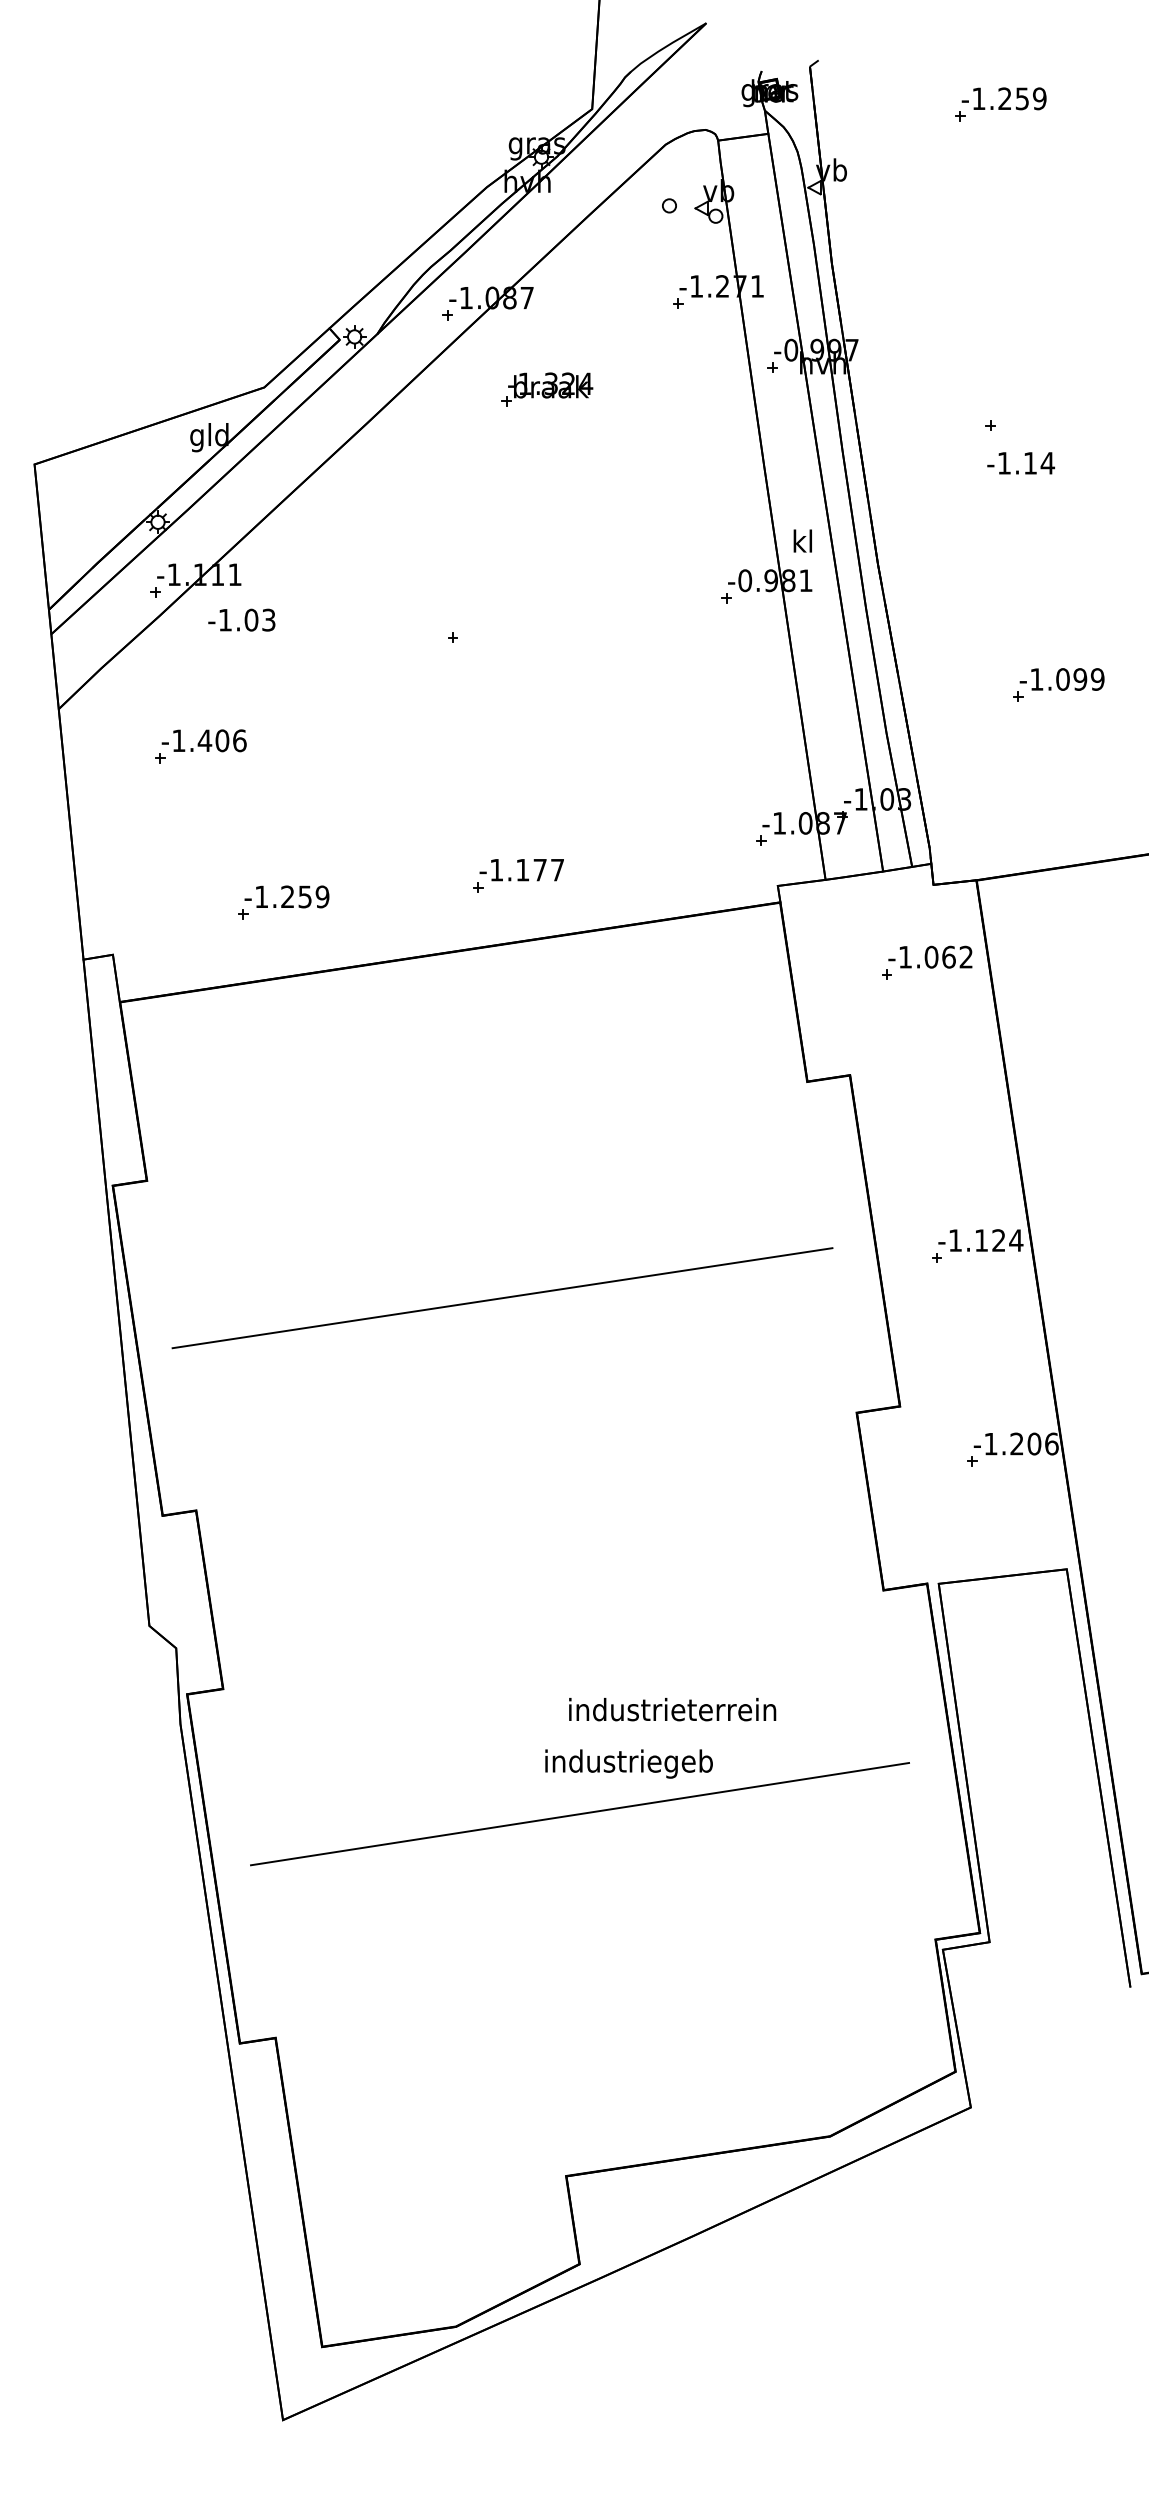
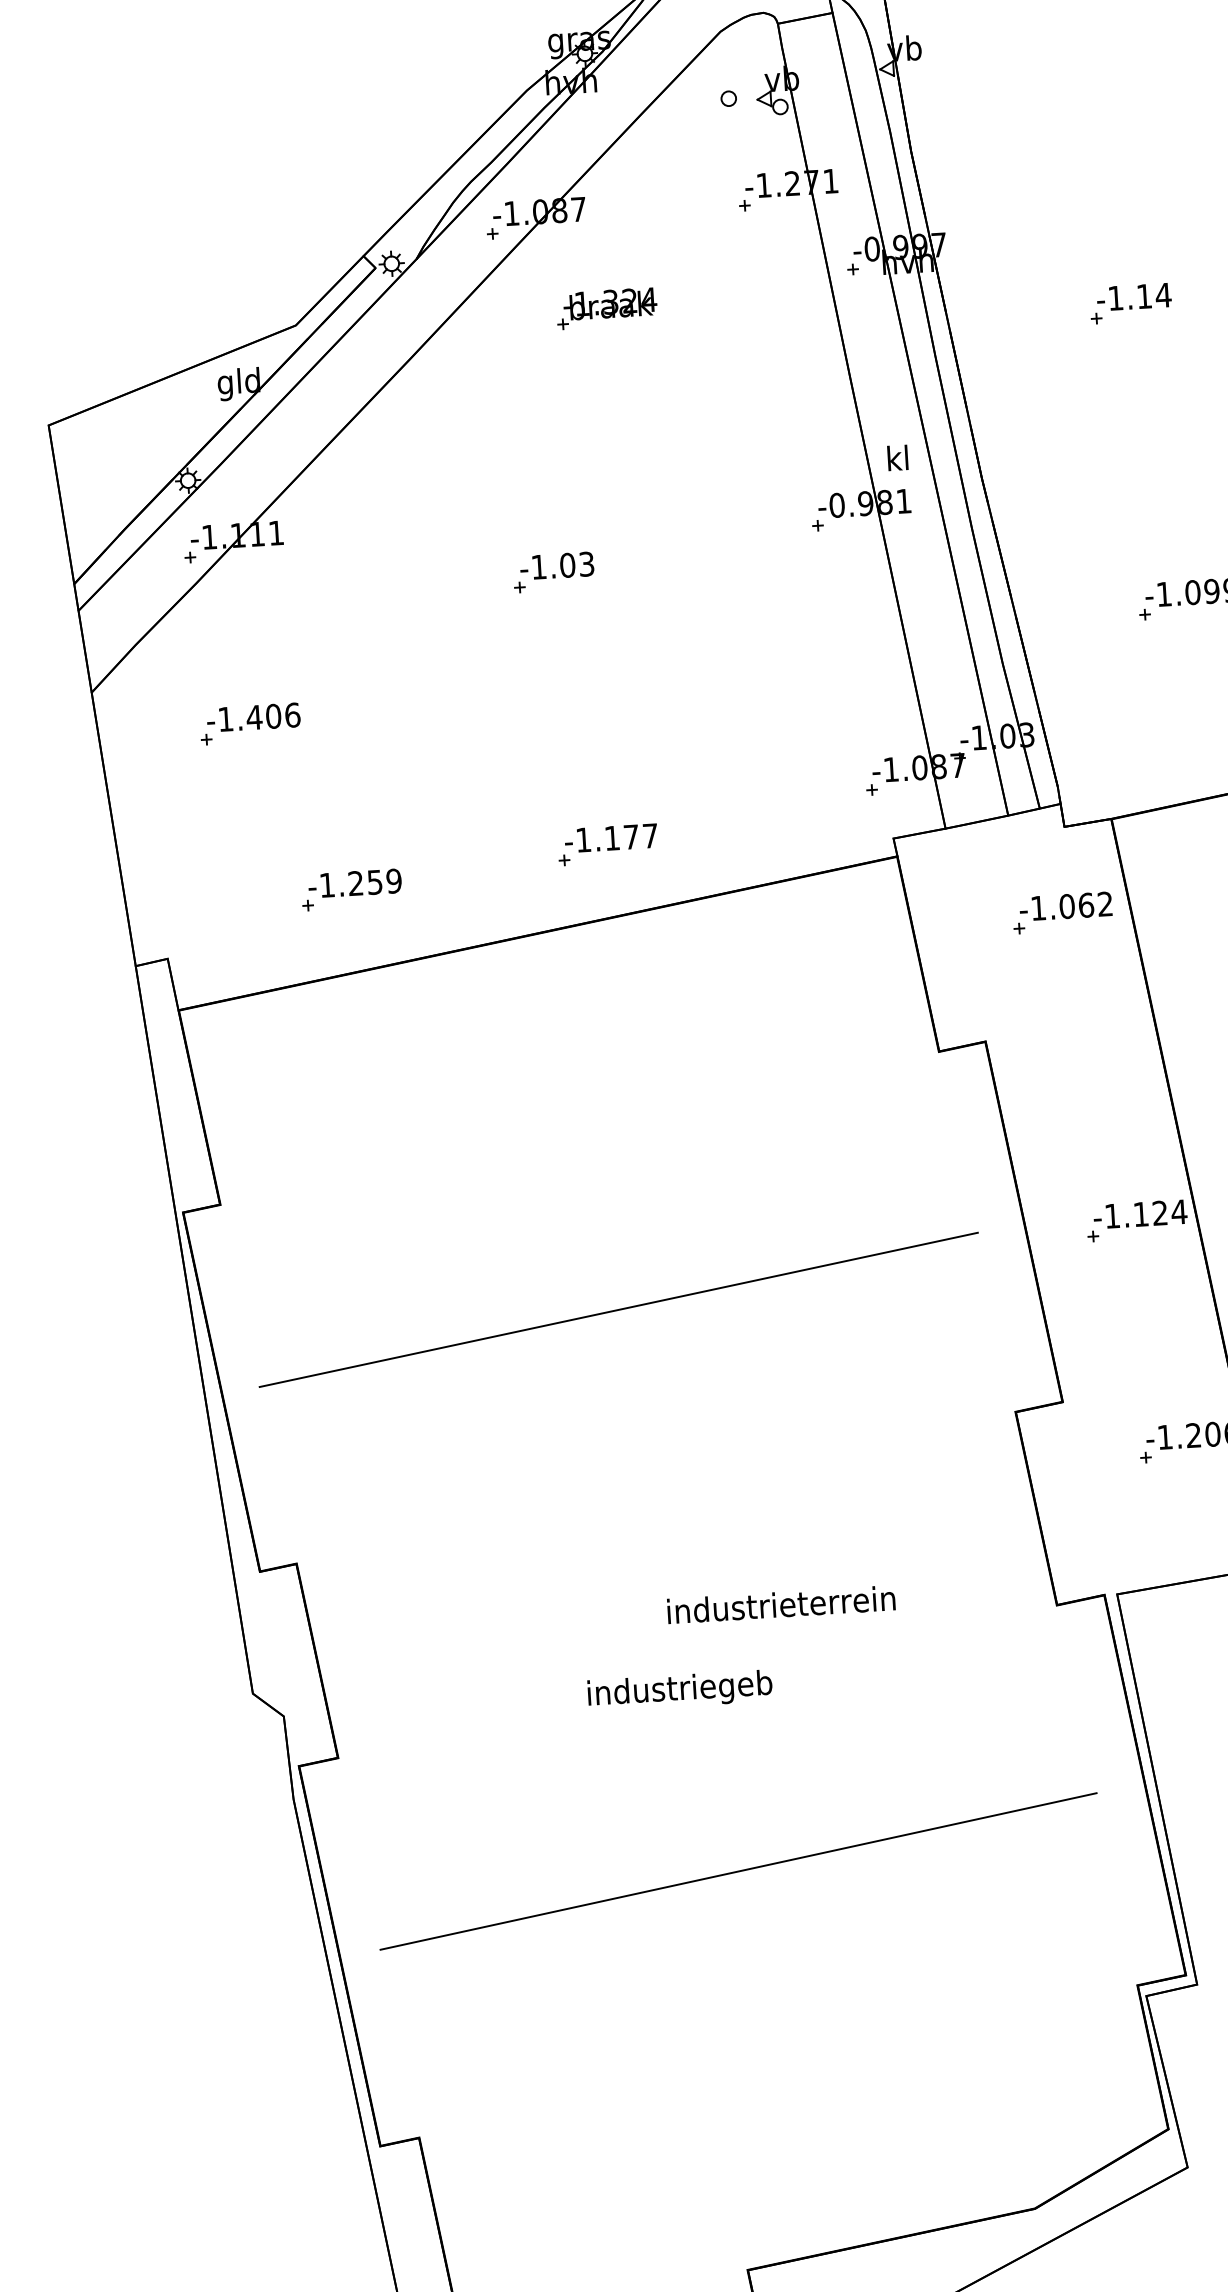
text: (1020, 463) -> (1133, 297), moved
text: (241, 619) -> (556, 565), moved
text: (672, 1709) -> (781, 1604), moved
text: (628, 1763) -> (679, 1690), moved

